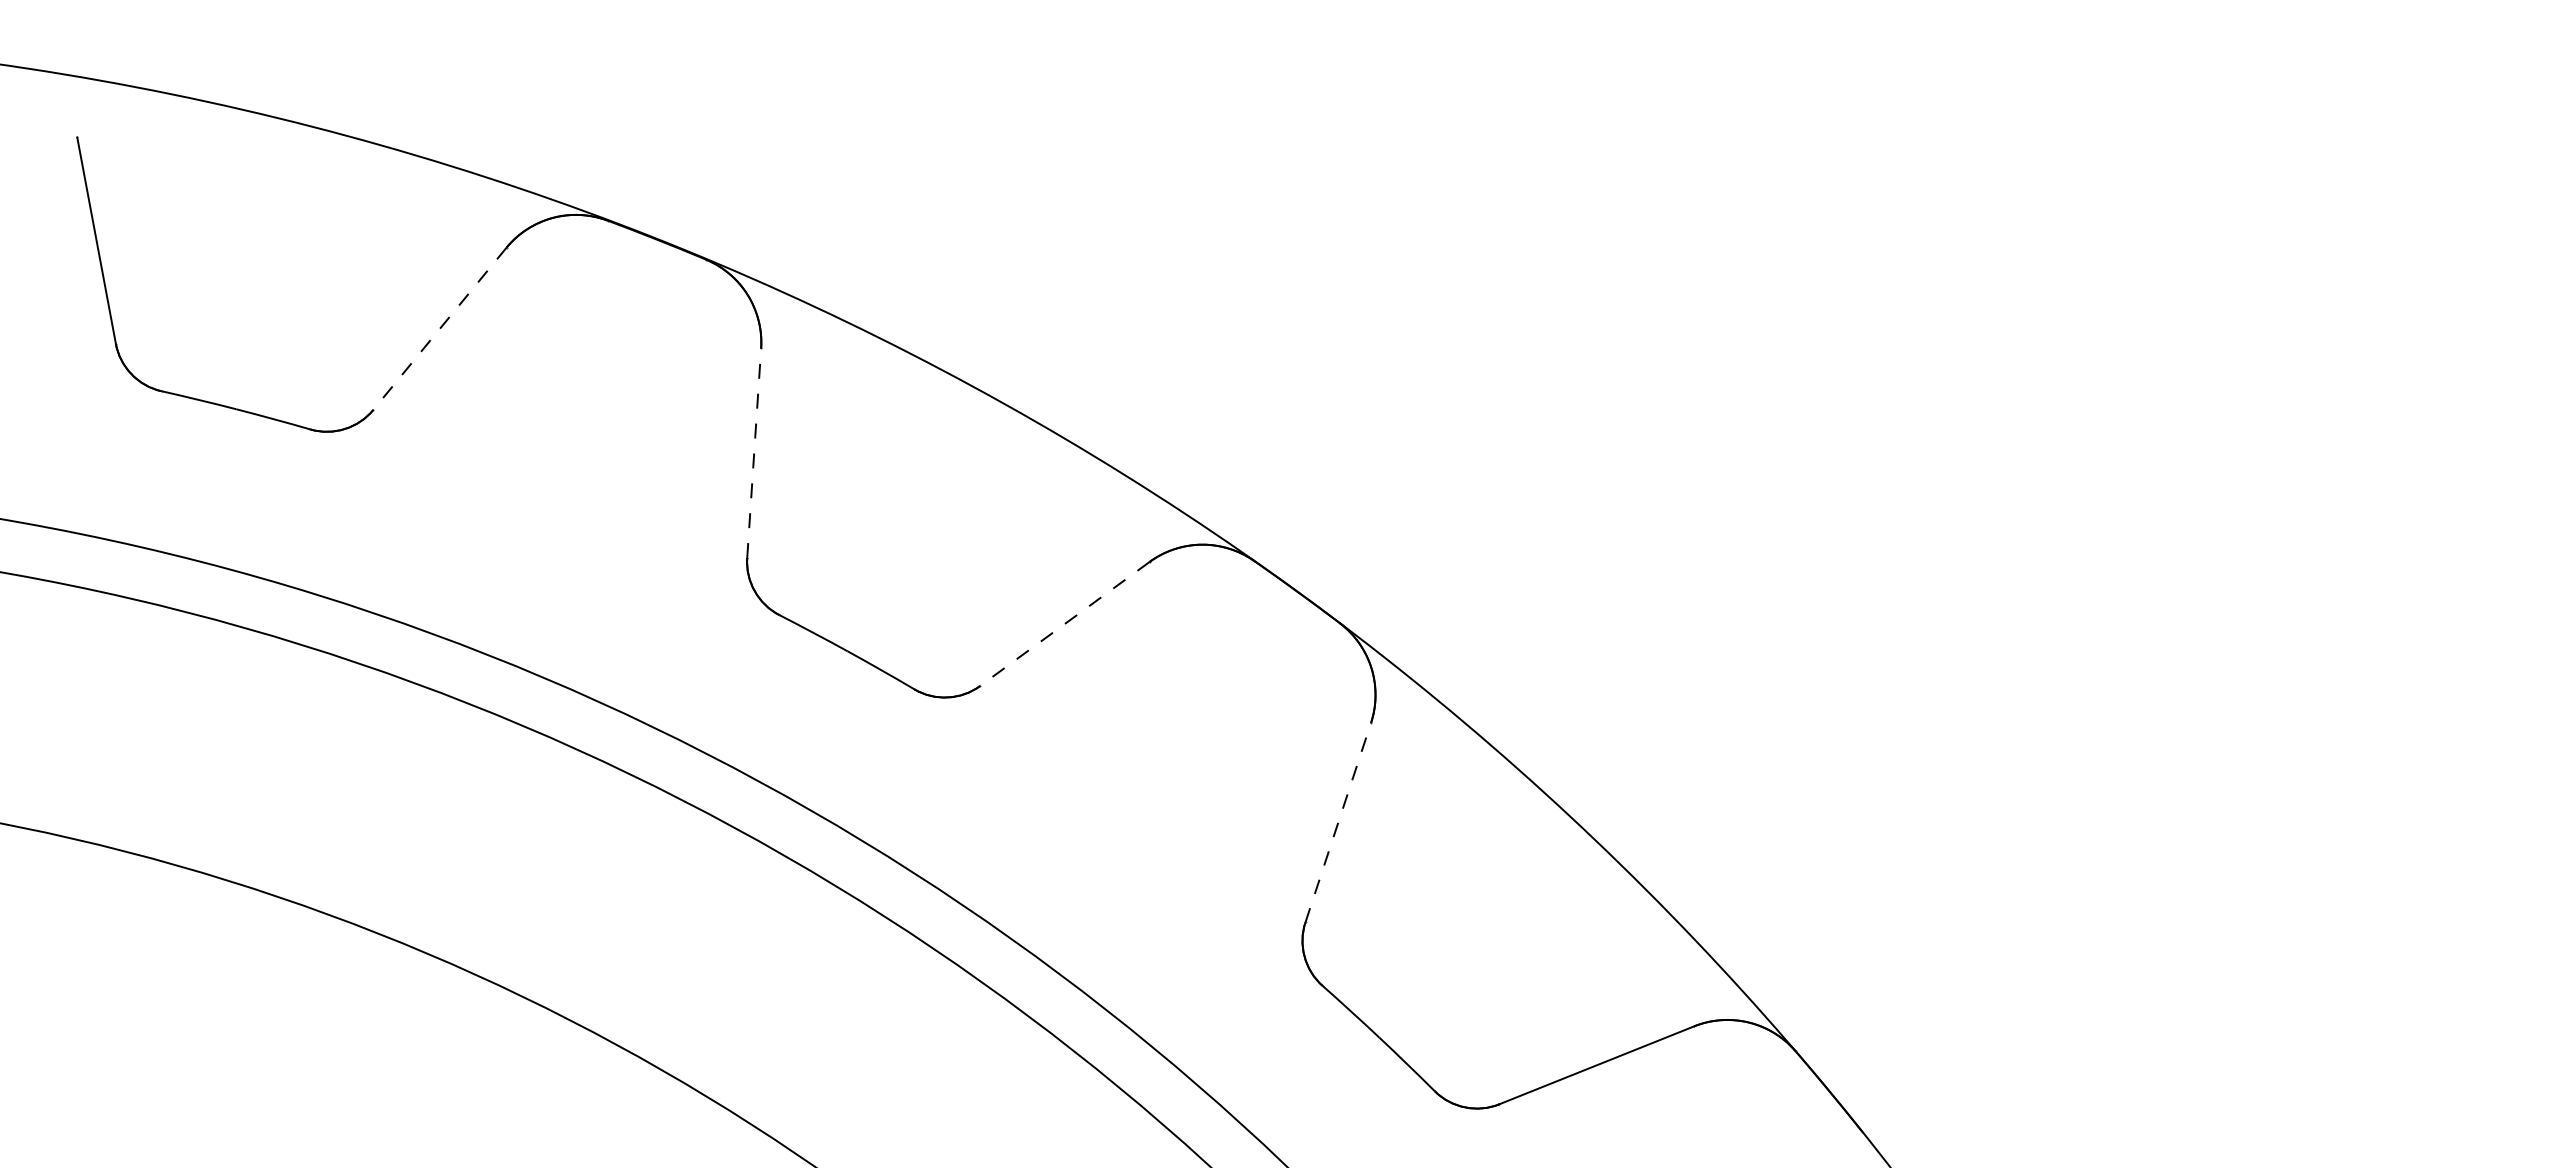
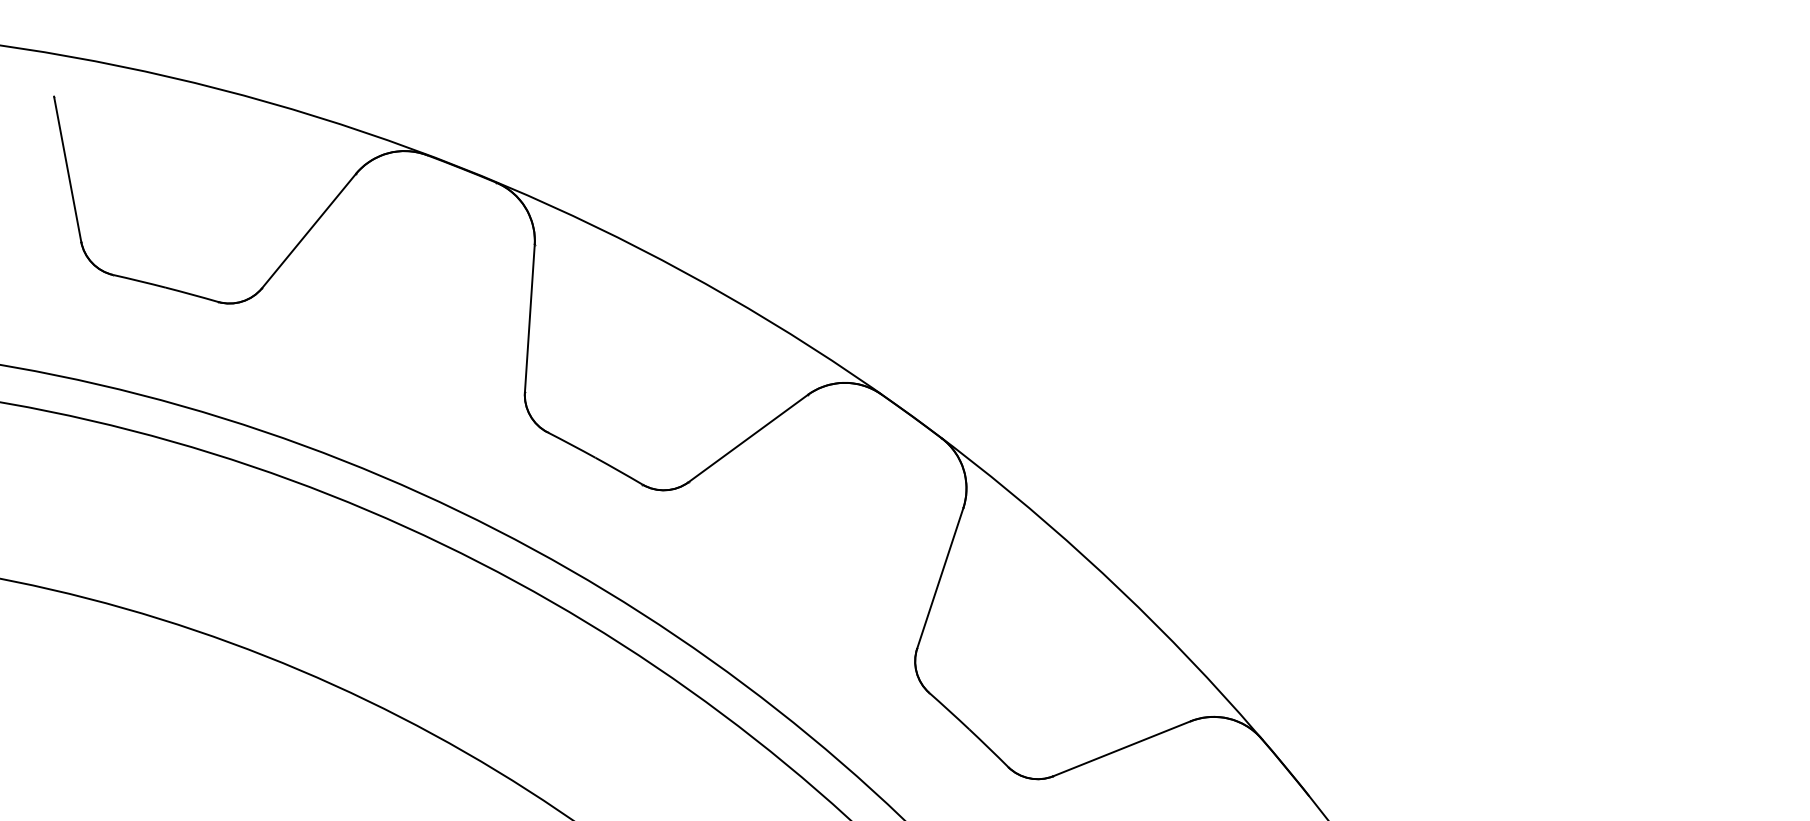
line: (439, 328) -> (308, 230), dashed -> solid
line: (754, 453) -> (530, 318), dashed -> solid
line: (1064, 624) -> (747, 438), dashed -> solid
line: (1338, 822) -> (940, 578), dashed -> solid

